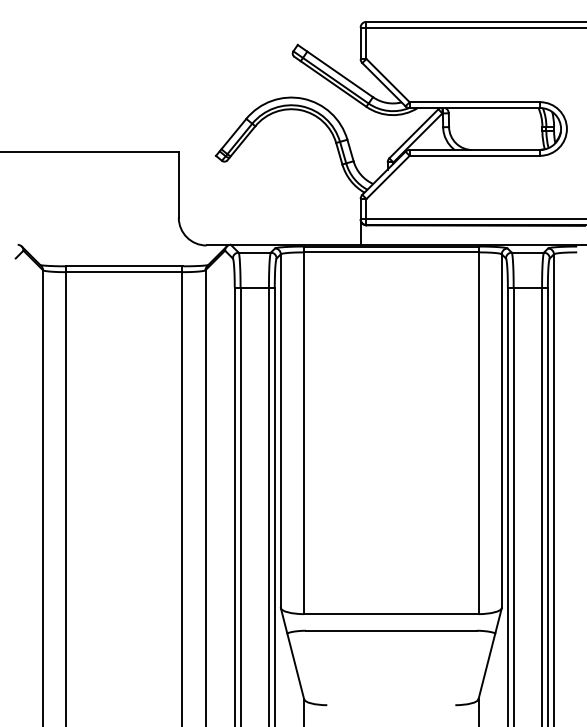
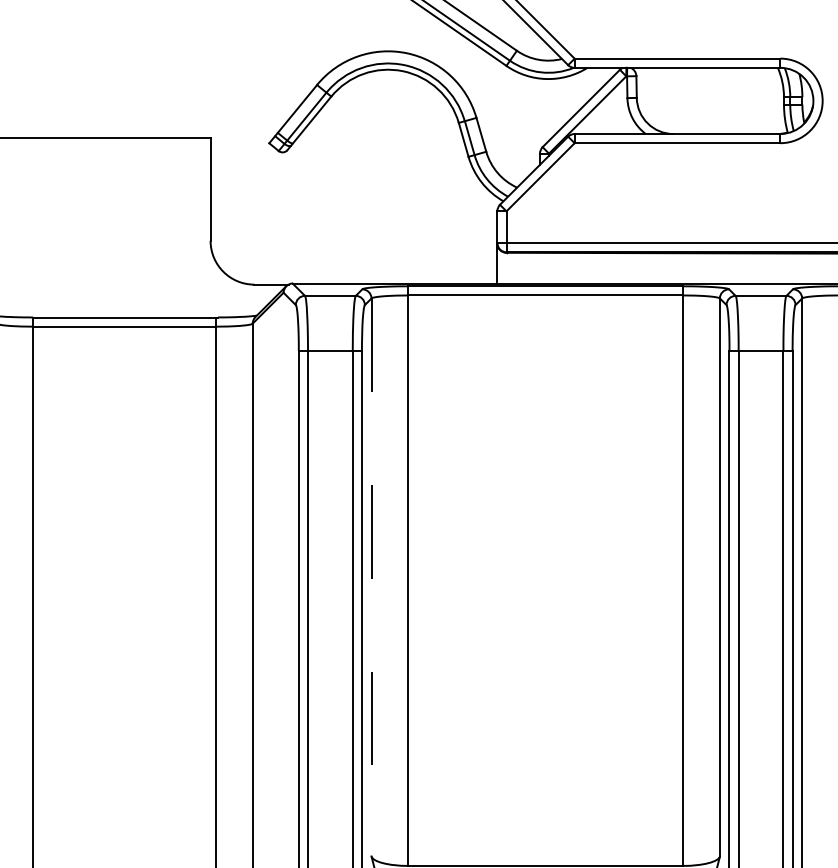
line: (280, 431) -> (370, 577), solid -> dashed

